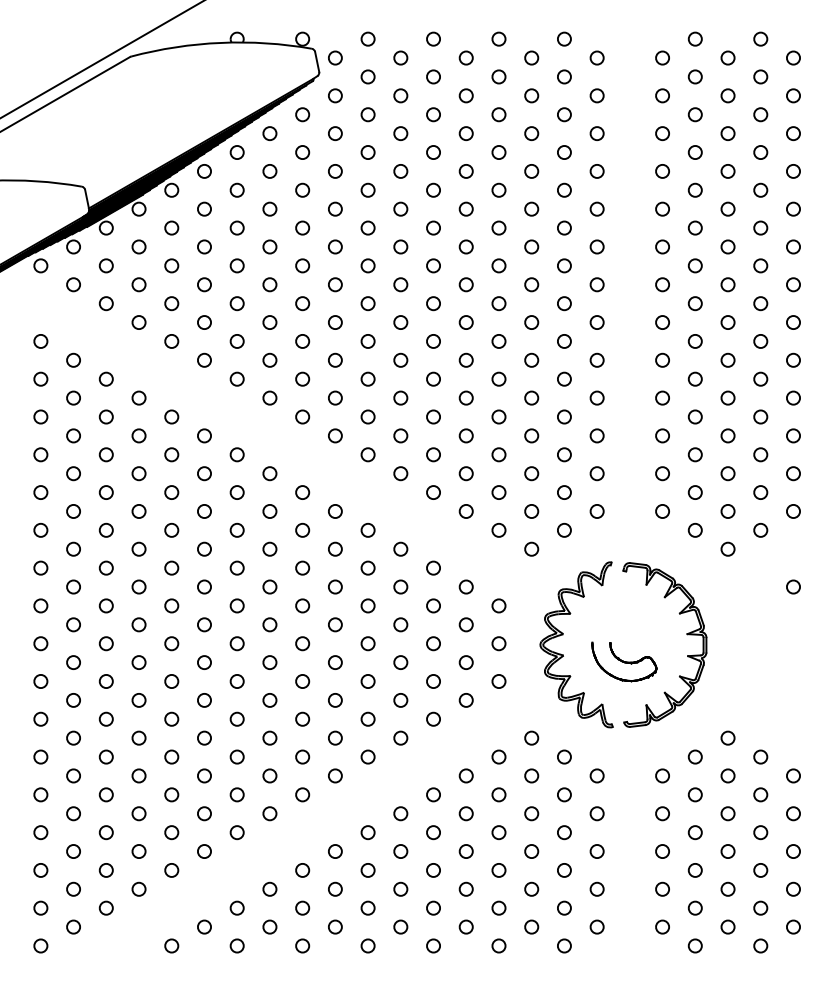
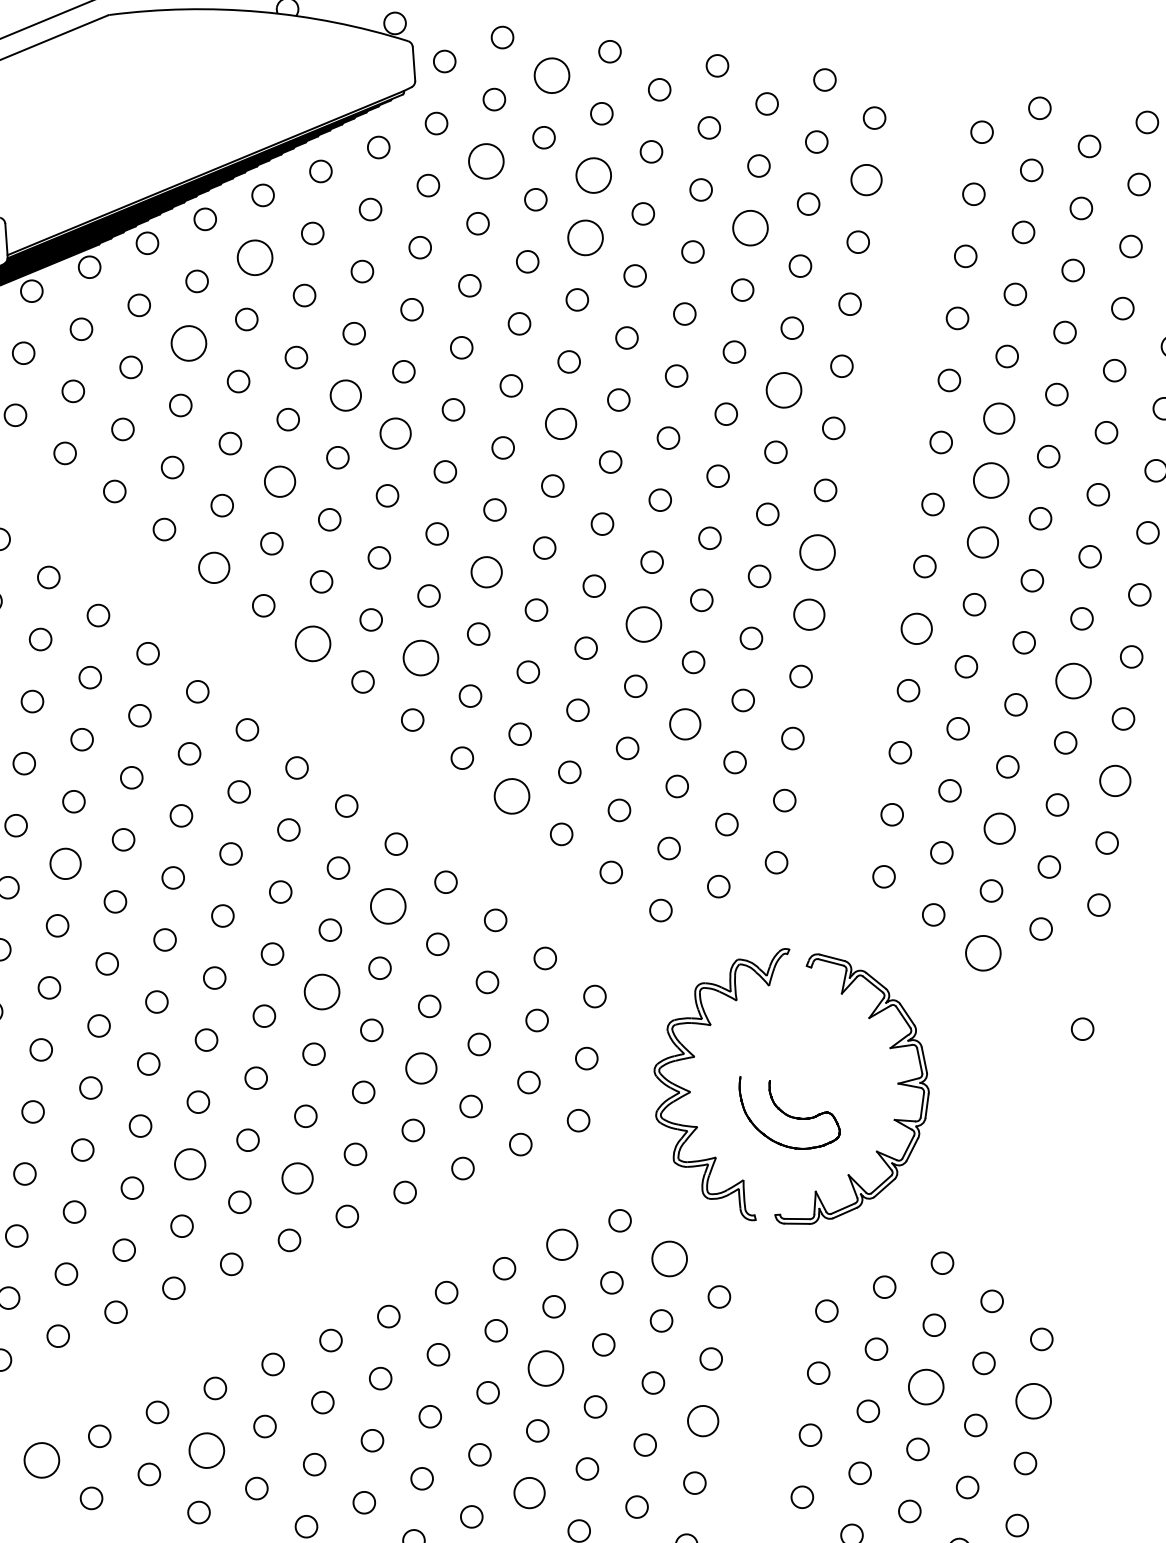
circle: (400, 57) -> (551, 74), size x1.6
circle: (596, 95) -> (865, 179), size x1.4
circle: (367, 114) -> (485, 161), size x1.6
circle: (433, 114) -> (593, 175), size x1.6
circle: (531, 133) -> (750, 227), size x1.6
circle: (433, 152) -> (585, 237), size x1.6
circle: (236, 189) -> (253, 255), size x1.6
circle: (564, 227) -> (784, 389), size x1.6
circle: (694, 227) -> (997, 417), size x1.4
circle: (204, 246) -> (189, 342), size x1.6
circle: (302, 265) -> (345, 395), size x1.4
circle: (433, 265) -> (561, 423), size x1.4
circle: (694, 265) -> (989, 479), size x1.6
circle: (335, 284) -> (395, 433), size x1.4
circle: (694, 303) -> (981, 542), size x1.4
circle: (269, 322) -> (279, 481), size x1.4
circle: (596, 322) -> (816, 552), size x1.6
circle: (400, 359) -> (486, 570), size x1.4
circle: (596, 359) -> (808, 612), size x1.4
circle: (662, 359) -> (916, 627), size x1.4
circle: (236, 378) -> (213, 566), size x1.4
circle: (498, 378) -> (643, 622), size x1.6
circle: (760, 378) -> (1073, 679), size x1.6
circle: (302, 416) -> (313, 643), size x1.6
circle: (367, 416) -> (419, 657), size x1.6
circle: (531, 435) -> (685, 723), size x1.4
circle: (793, 435) -> (1115, 780), size x1.4
circle: (727, 473) -> (998, 828), size x1.4
circle: (433, 492) -> (511, 796), size x1.6
circle: (727, 548) -> (982, 951), size x1.6
circle: (171, 567) -> (65, 862), size x1.4
circle: (367, 567) -> (387, 905), size x1.6
circle: (335, 624) -> (322, 991), size x1.6
circle: (400, 662) -> (421, 1068), size x1.4
circle: (269, 737) -> (189, 1163), size x1.4
circle: (335, 737) -> (298, 1177), size x1.4
circle: (498, 756) -> (561, 1243), size x1.4
circle: (564, 756) -> (669, 1257), size x1.6
circle: (727, 813) -> (925, 1386), size x1.6
circle: (793, 813) -> (1033, 1401), size x1.6
circle: (498, 832) -> (545, 1368), size x1.6
circle: (596, 851) -> (702, 1420), size x1.4
circle: (302, 907) -> (207, 1449), size x1.6
circle: (498, 907) -> (528, 1491), size x1.4
circle: (204, 926) -> (42, 1459), size x1.6

